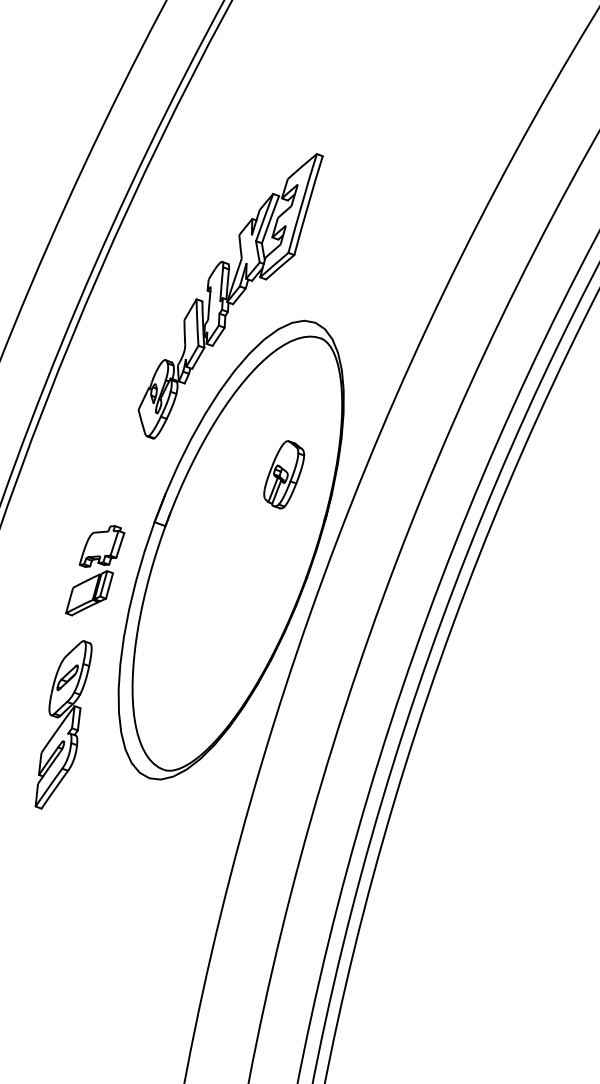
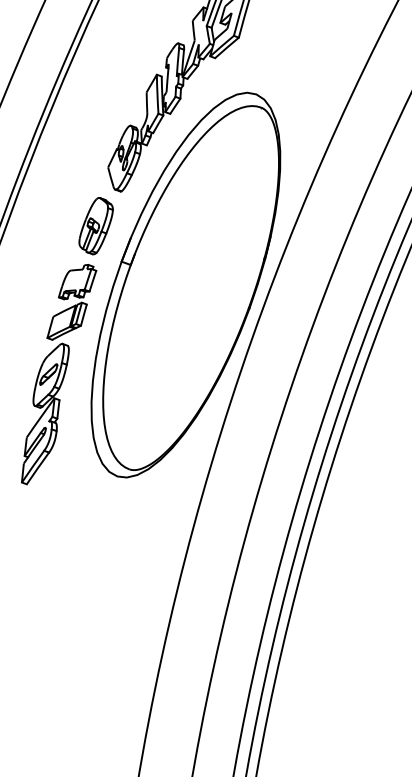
part: (284, 474) -> (96, 225), moved
part: (63, 724) -> (45, 413), moved

